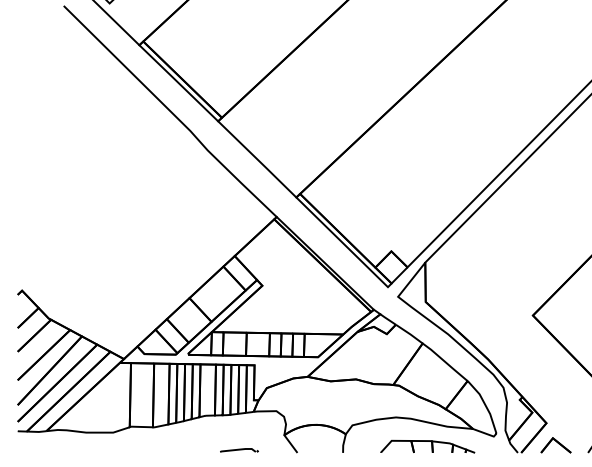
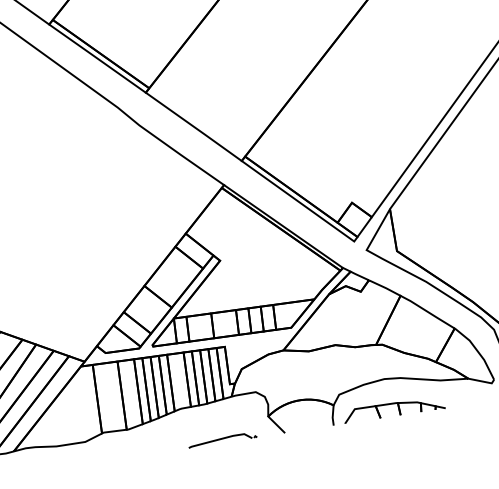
part: (427, 446) -> (393, 409), moved
part: (239, 450) -> (222, 440), size x1.67

